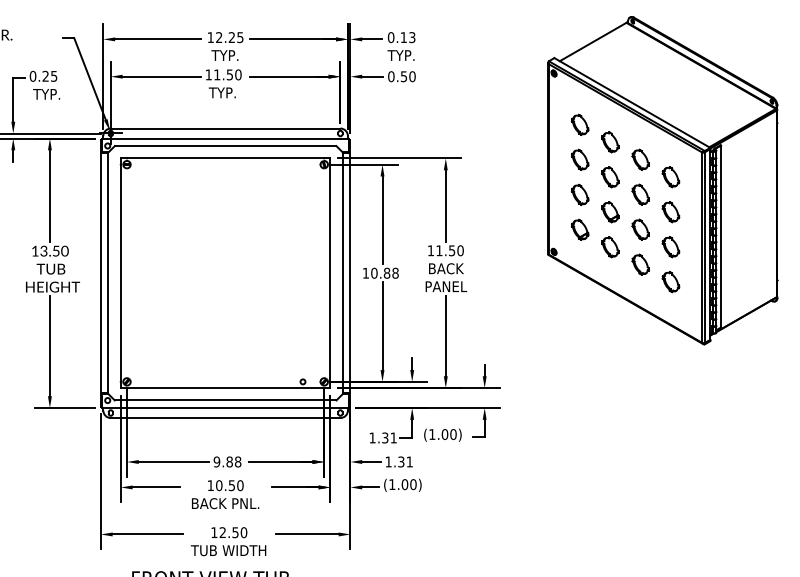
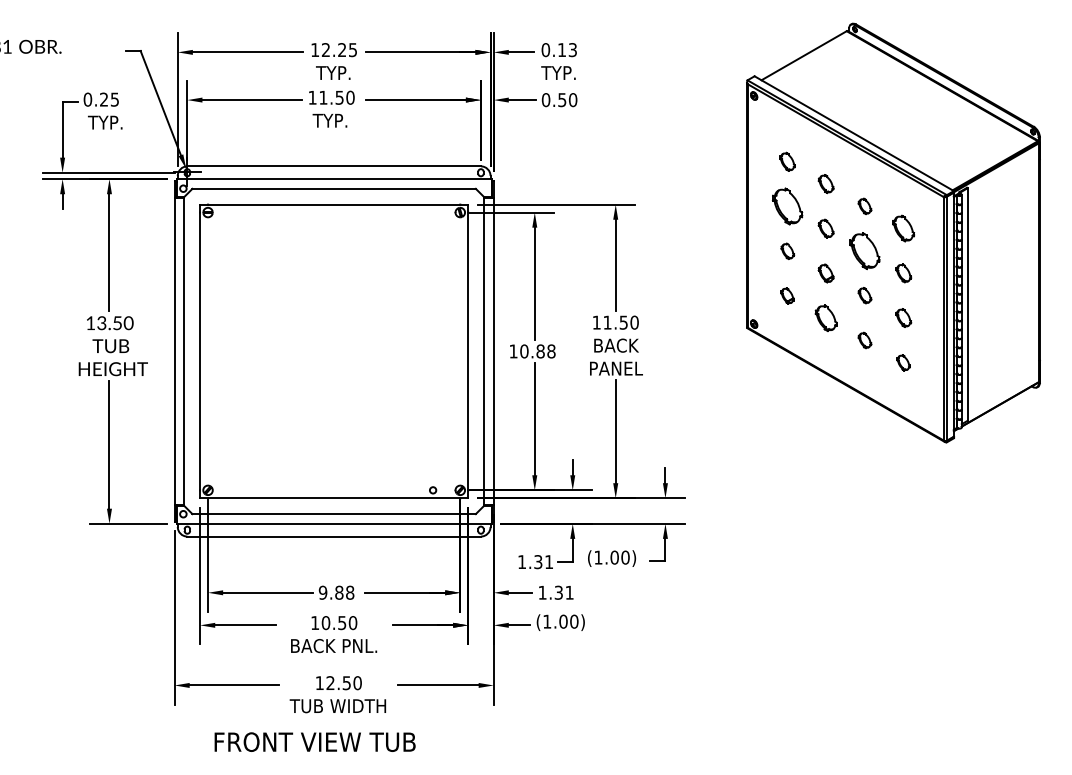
part: (580, 124) -> (787, 161), size x0.7
part: (609, 141) -> (825, 183), size x0.7
part: (580, 159) -> (787, 206), size x1.4
part: (640, 159) -> (864, 206), size x0.6
part: (609, 177) -> (825, 228), size x0.7
part: (640, 194) -> (864, 250), size x1.4
part: (580, 195) -> (787, 251), size x0.6
part: (609, 212) -> (825, 273), size x0.7
part: (670, 212) -> (903, 273), size x0.7
part: (580, 229) -> (787, 295), size x0.6
part: (640, 229) -> (864, 295), size x0.6
part: (670, 246) -> (903, 317), size x0.7
part: (640, 264) -> (864, 340), size x0.6
part: (670, 281) -> (903, 362), size x0.6

